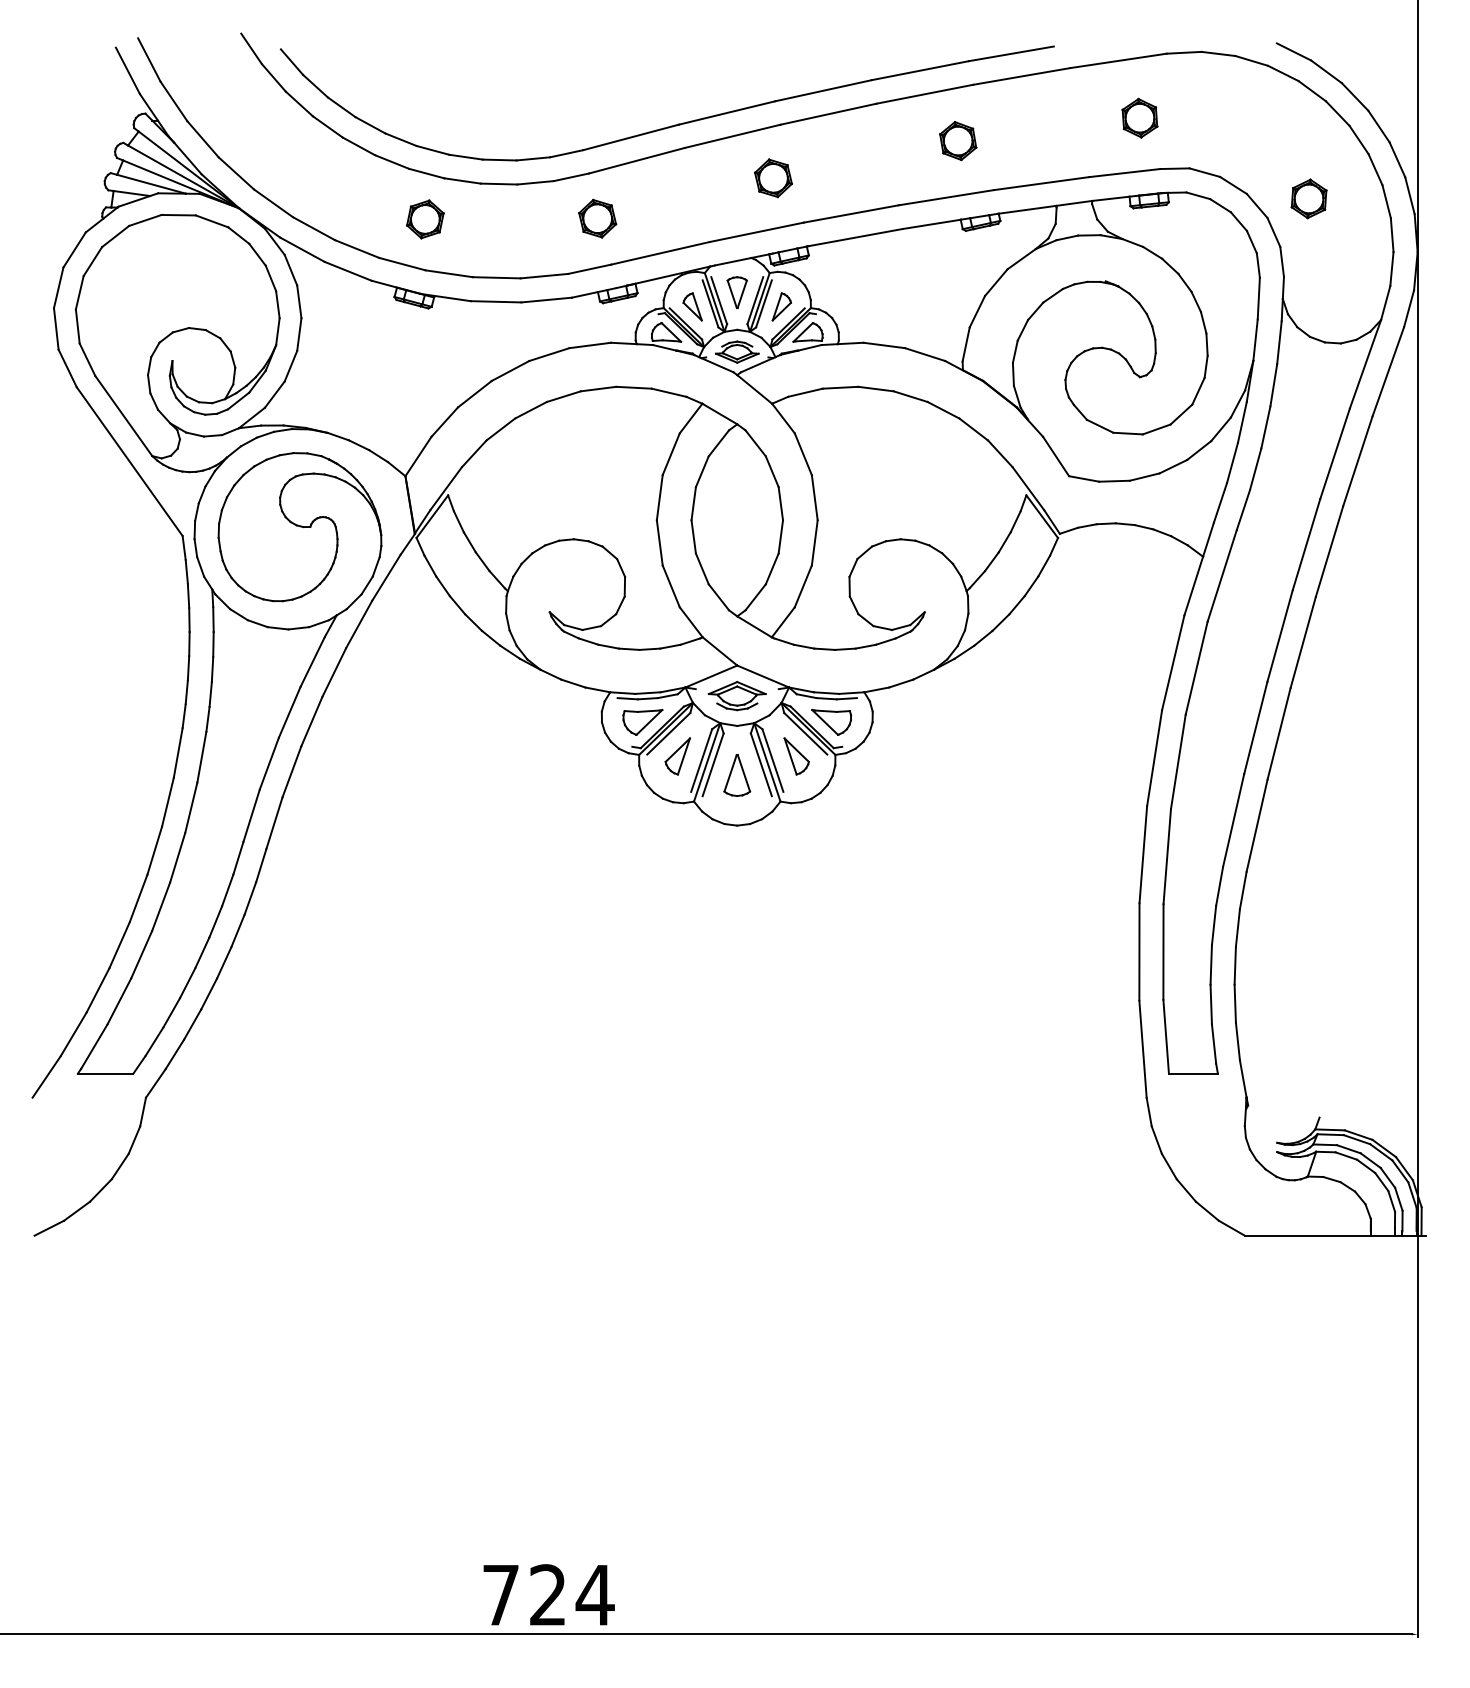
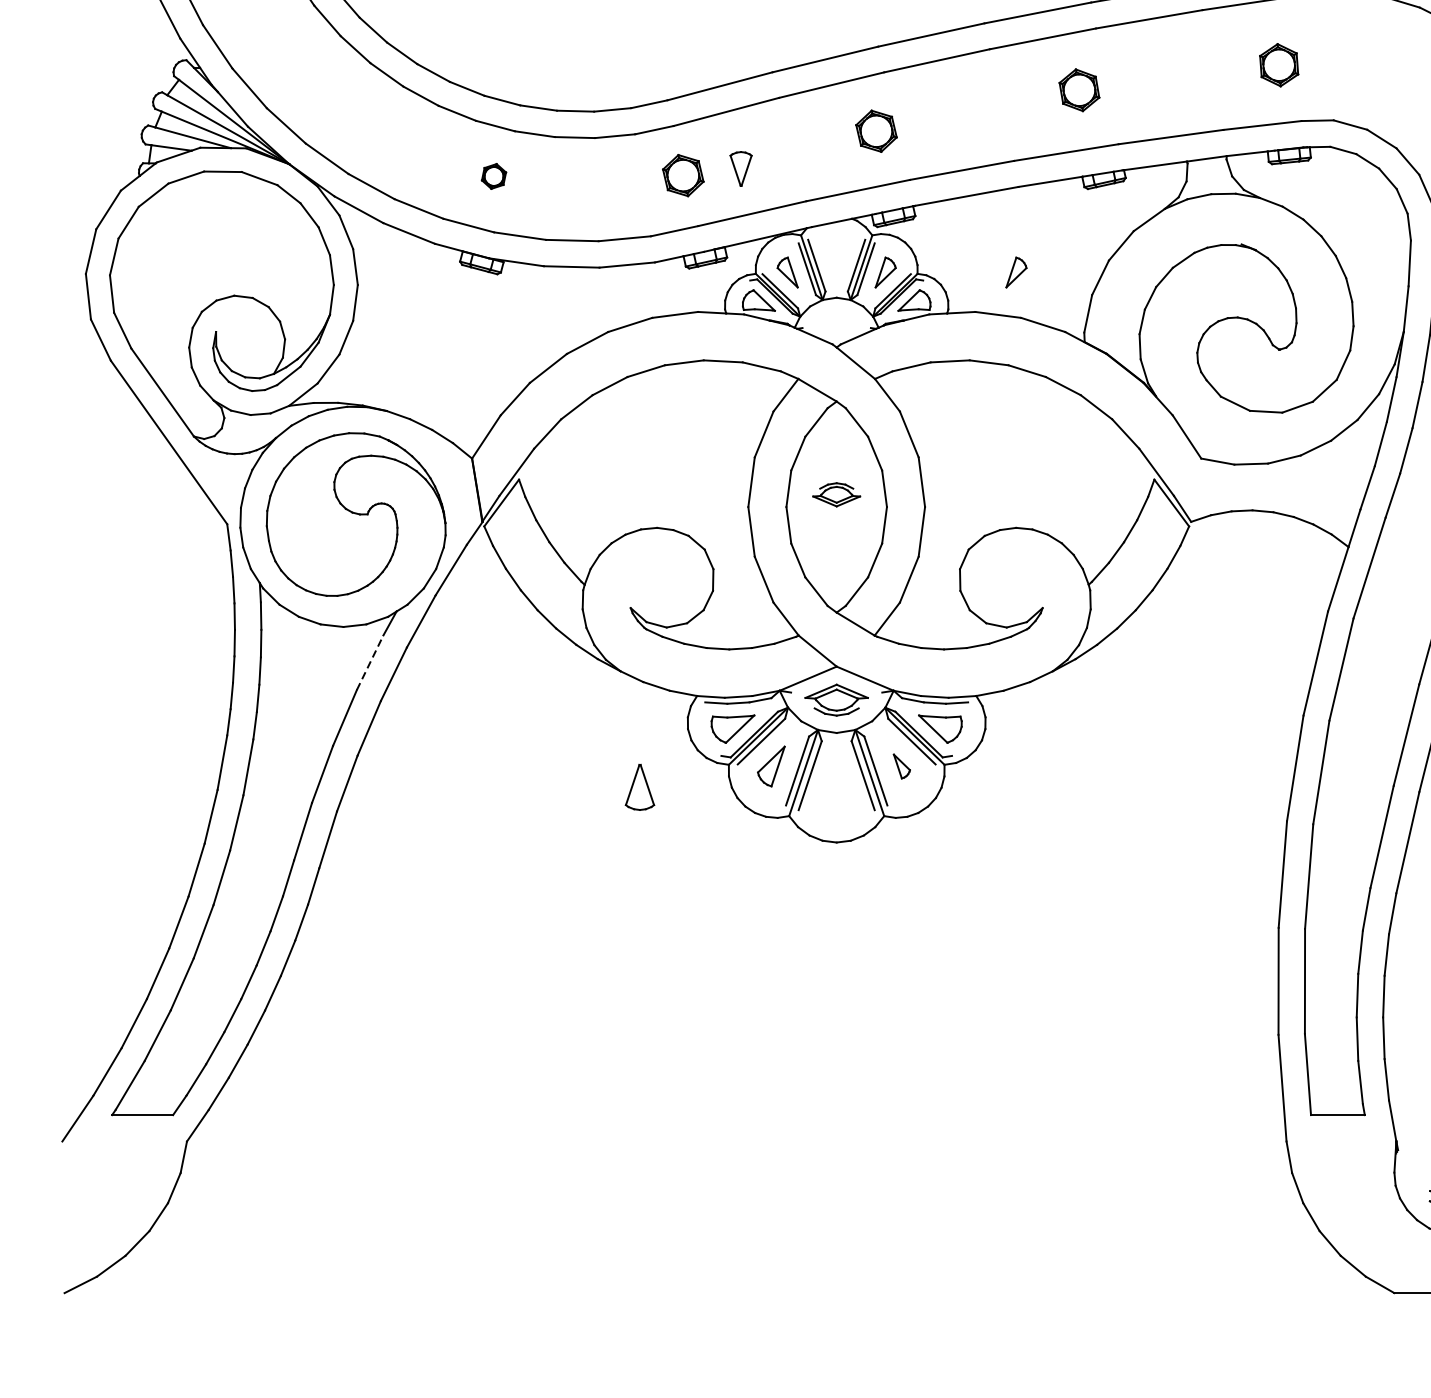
part: (425, 219) -> (494, 176), size x0.6
part: (736, 292) -> (740, 168), moved
part: (900, 306) -> (1016, 272), added
part: (737, 351) -> (836, 494), moved
line: (312, 661) -> (369, 662), solid -> dashed
part: (796, 756) -> (901, 766), size x0.6
part: (737, 775) -> (640, 787), moved

